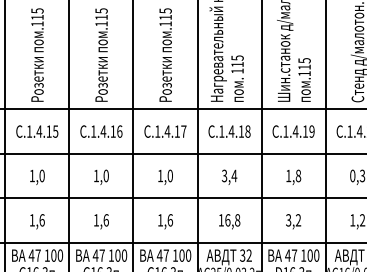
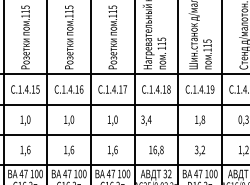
text: (229, 177) -> (146, 120), moved

